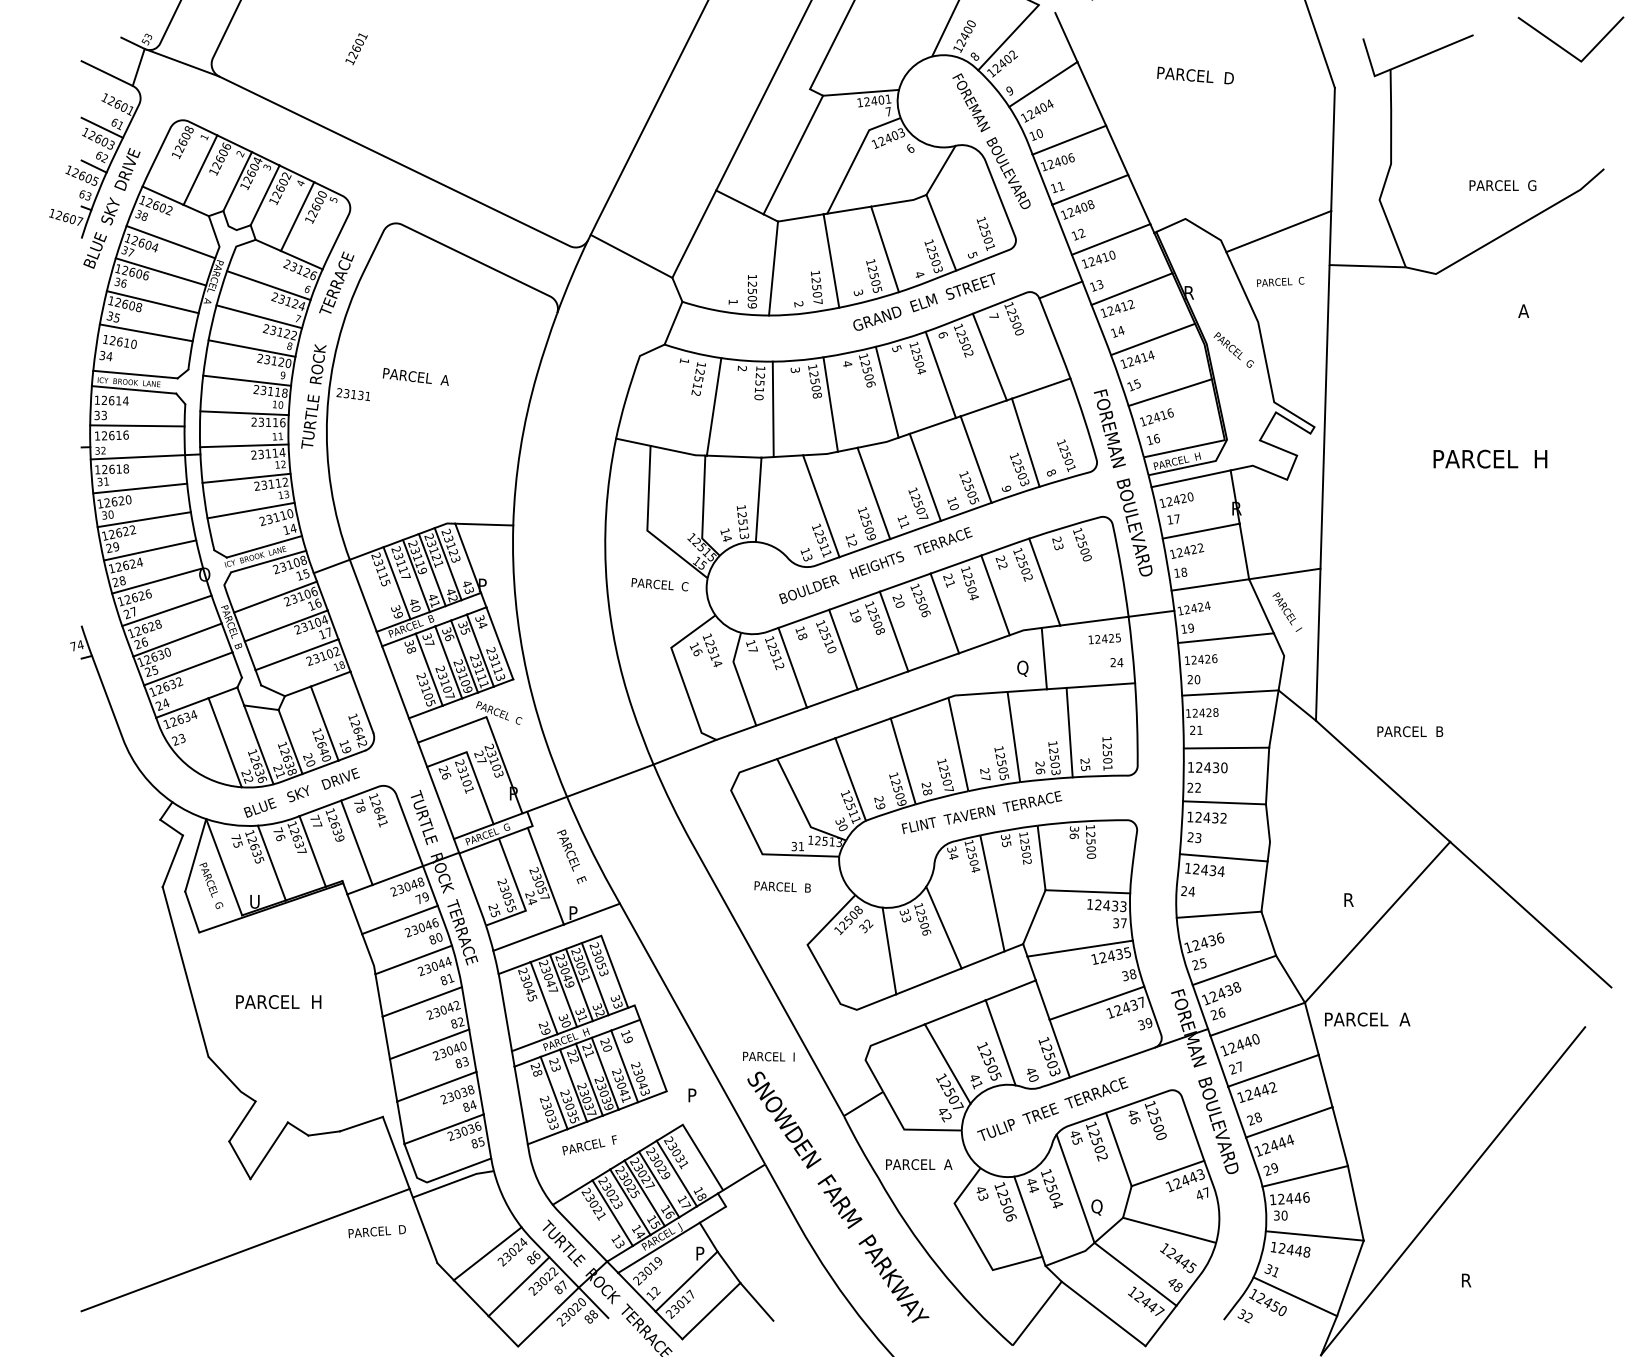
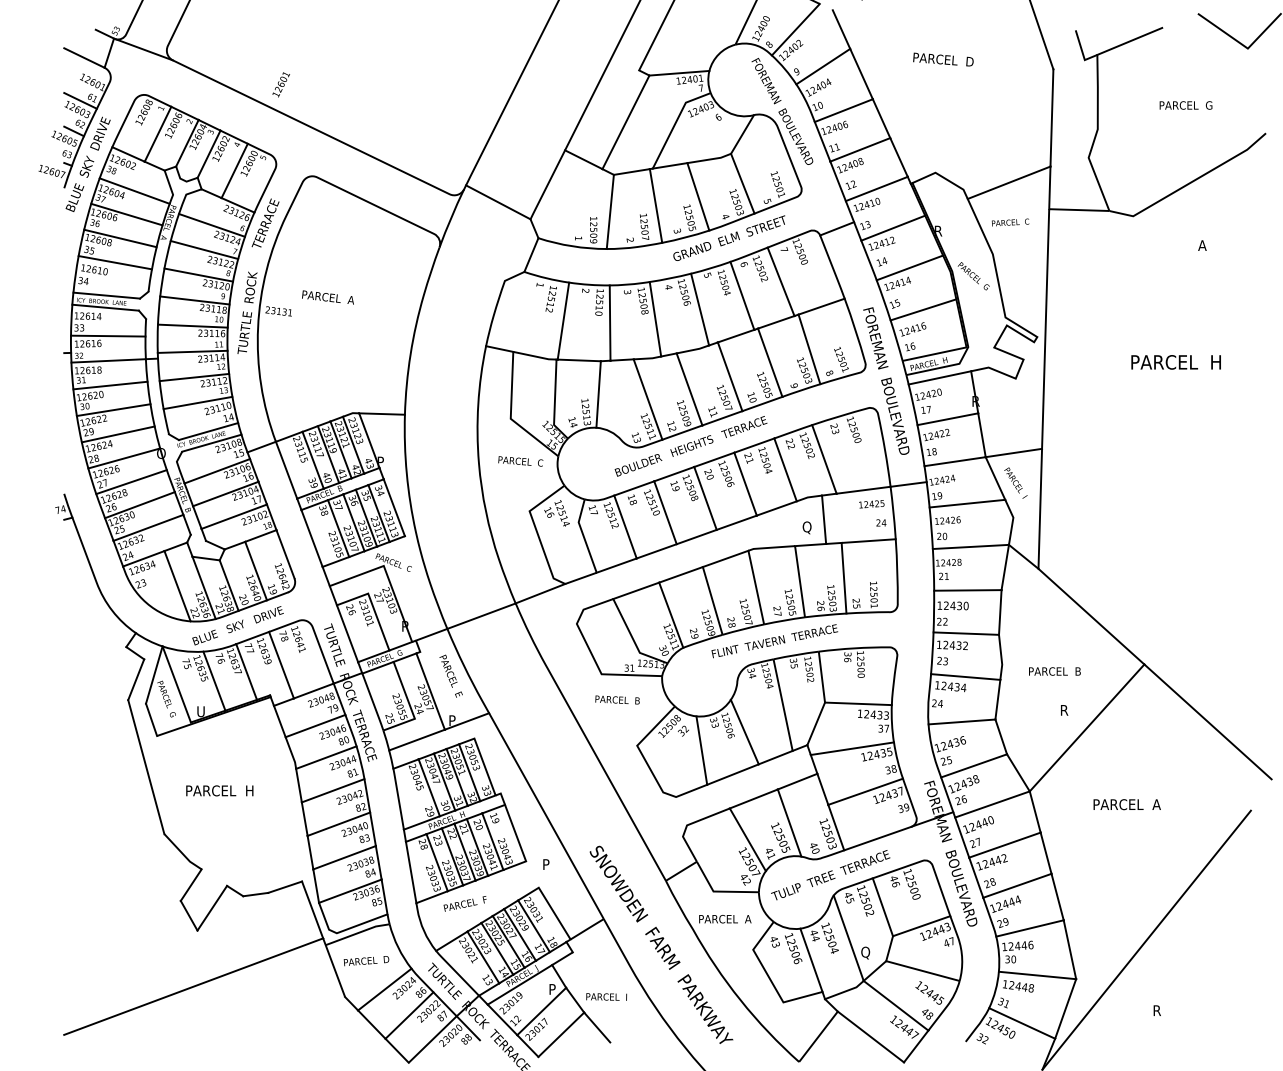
text: (355, 48) -> (280, 84), moved
text: (1502, 185) -> (1185, 105), moved
text: (1409, 731) -> (1054, 671), moved
text: (1366, 1019) -> (1126, 804), moved
text: (768, 1056) -> (606, 996), moved
text: (377, 1232) -> (366, 961), moved

